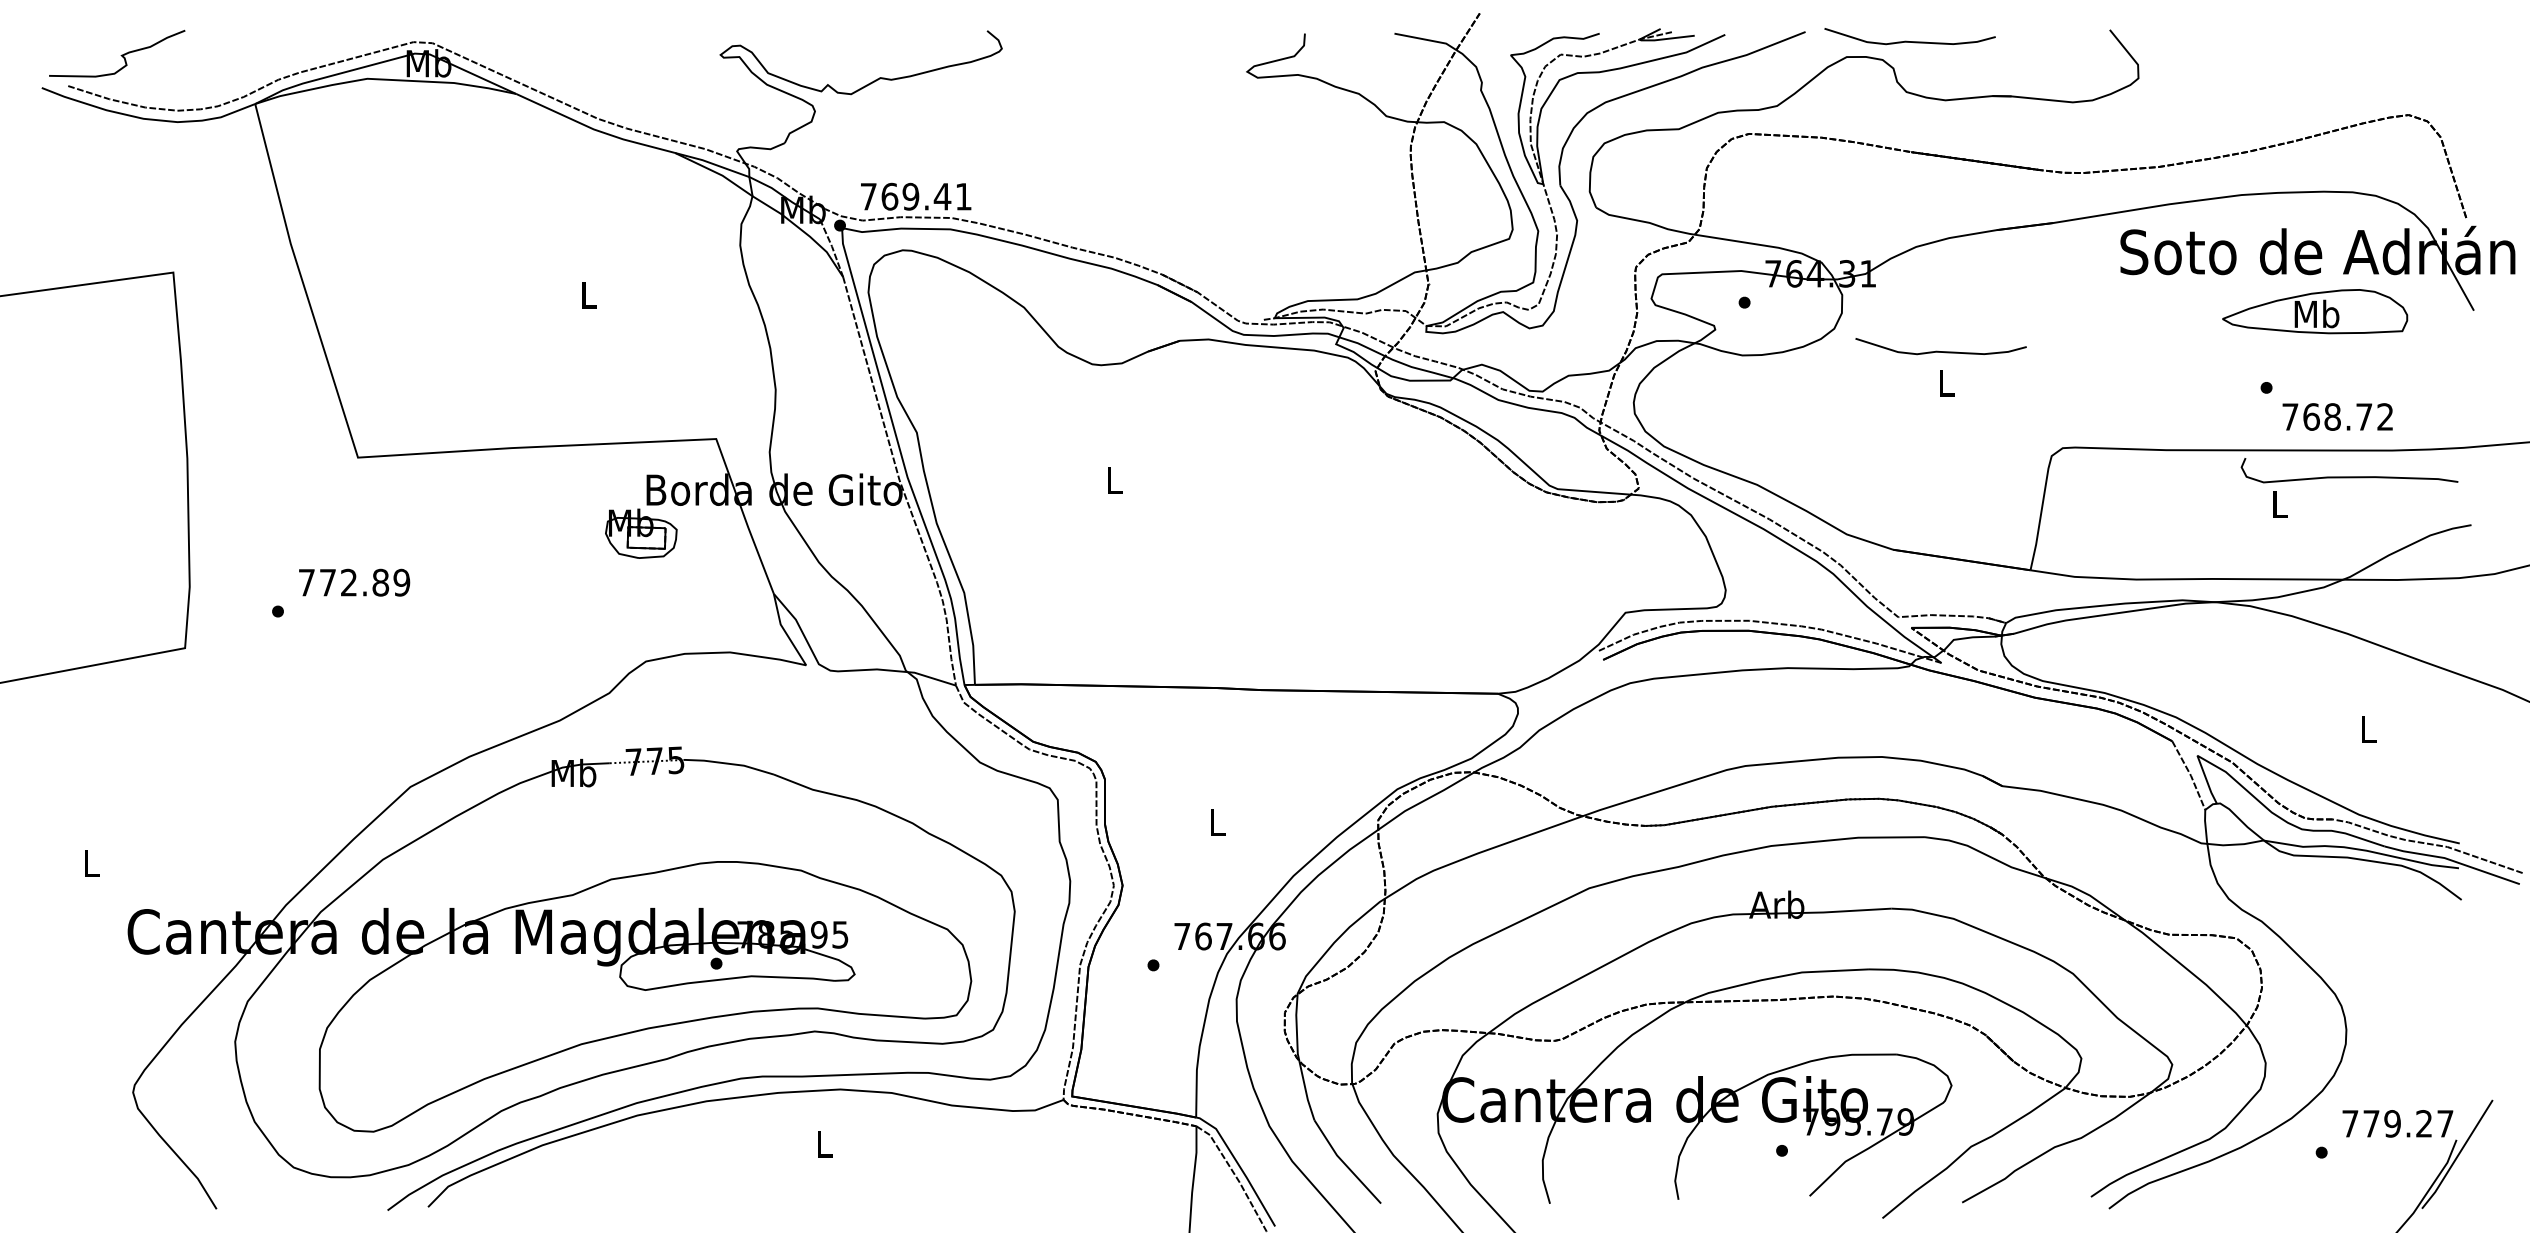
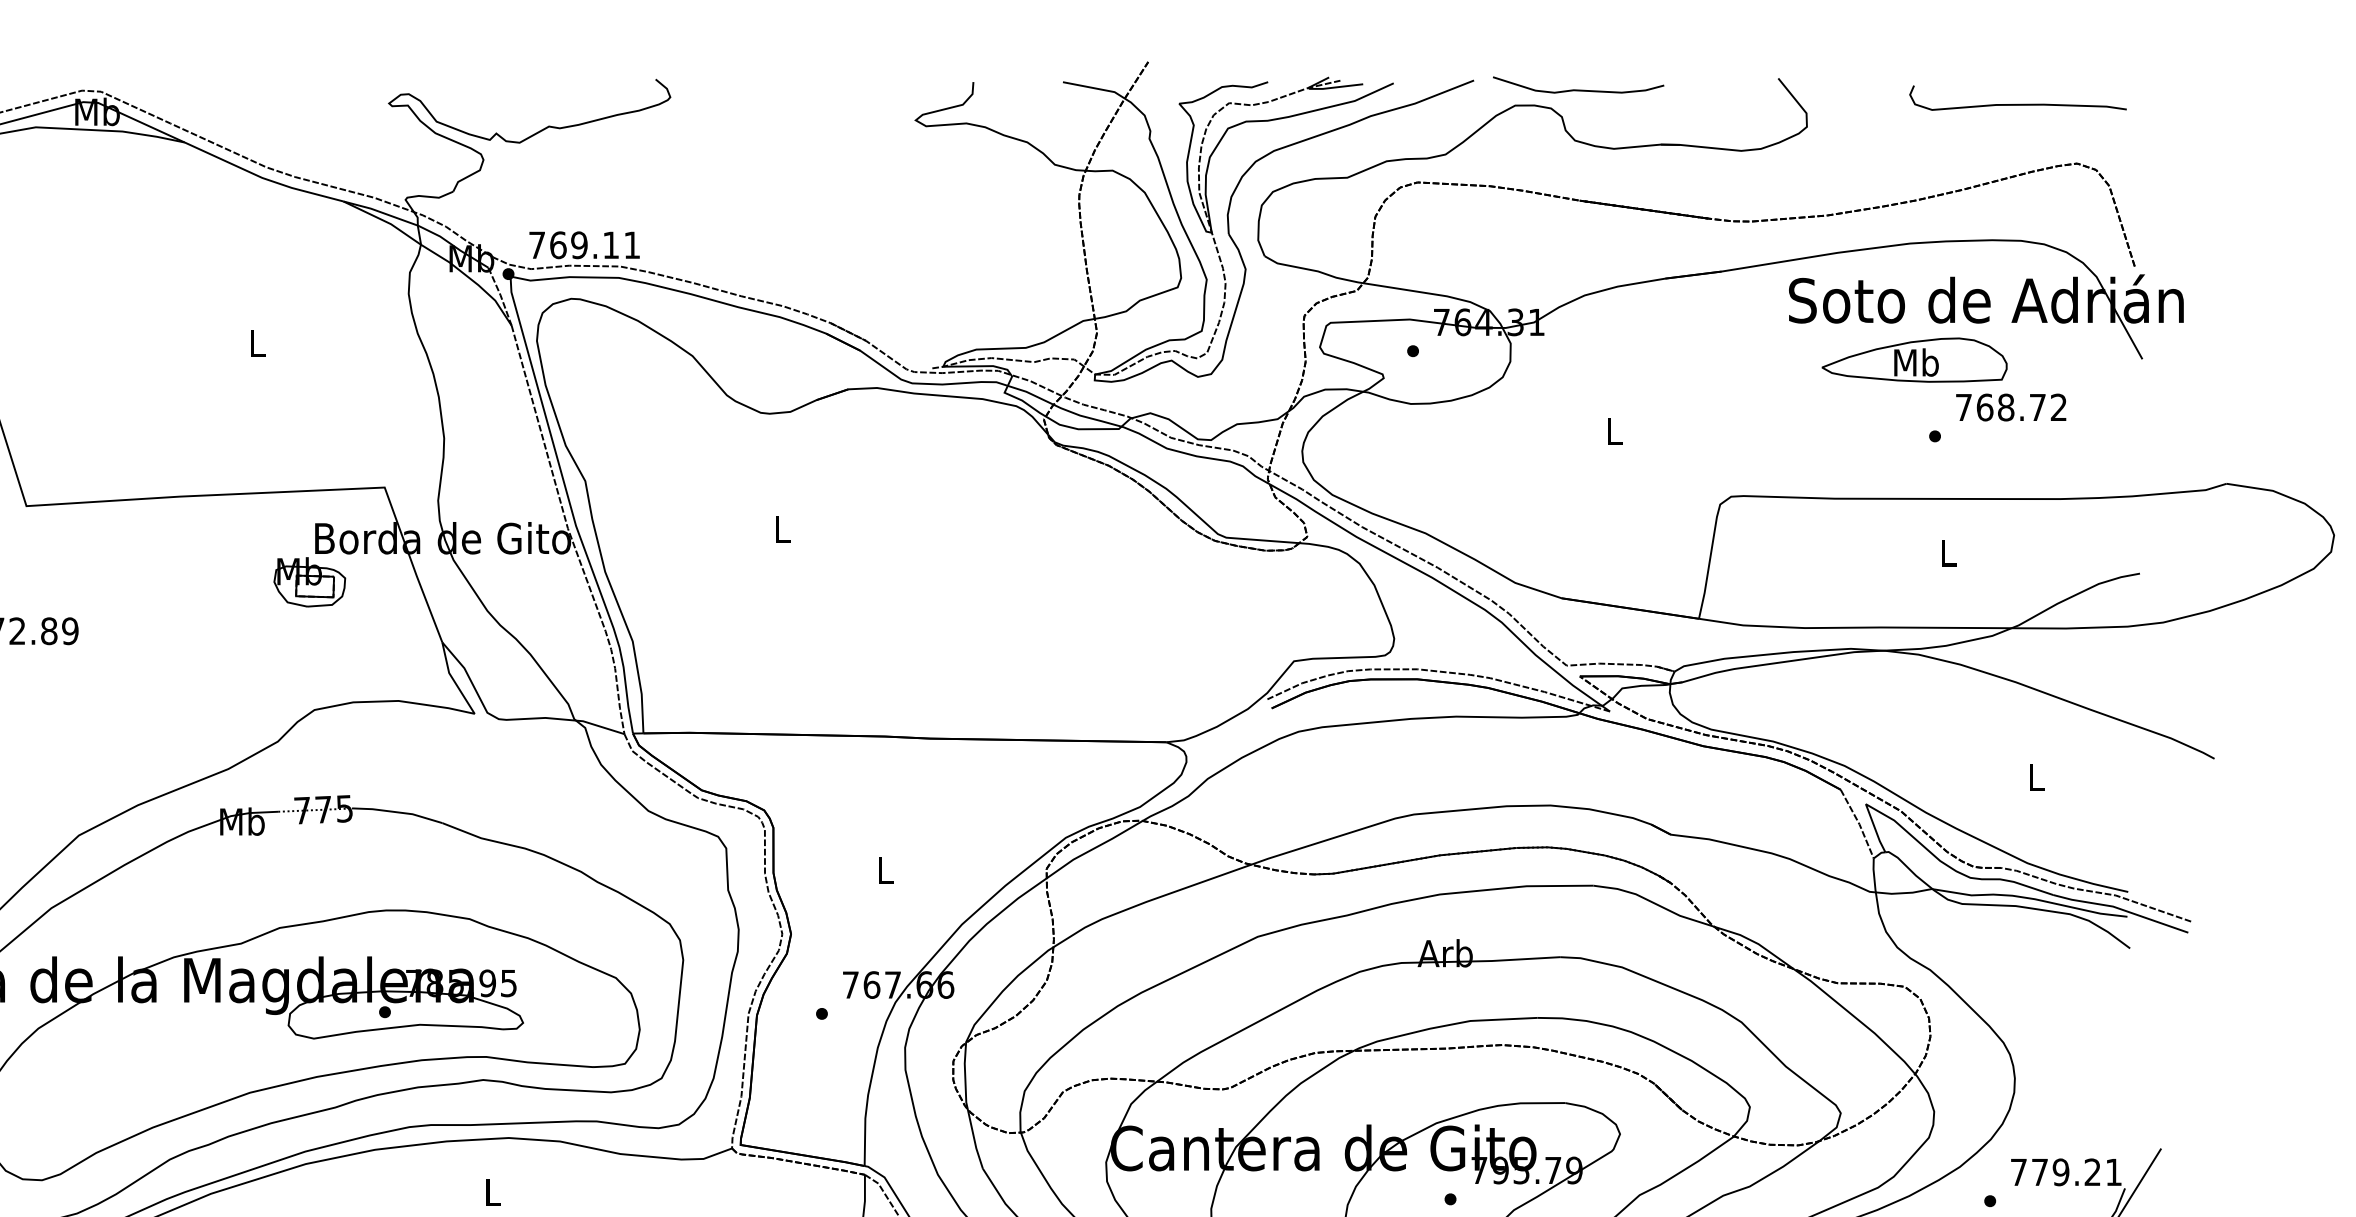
text: (942, 196) -> (610, 245), 769.41 -> 769.11
part: (2315, 311) -> (1914, 360), moved
curve: (1937, 350) -> (1605, 399), removed
text: (2337, 416) -> (2010, 407), moved
curve: (2349, 476) -> (2017, 104), moved
text: (2445, 1123) -> (2113, 1172), 779.27 -> 779.21

